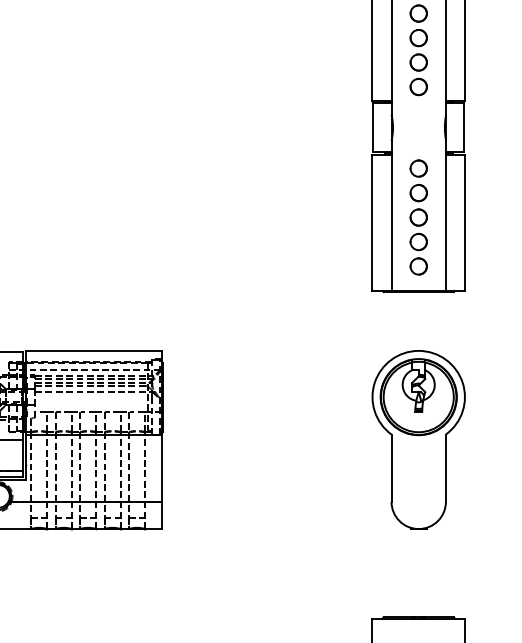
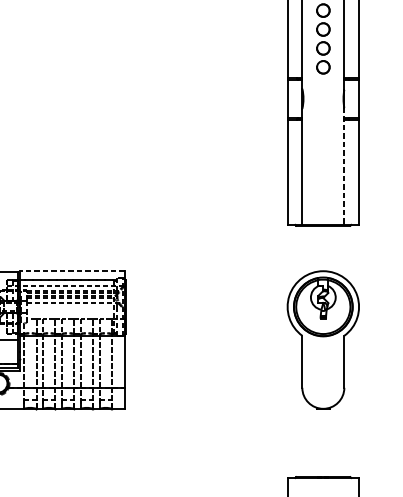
line: (445, 215) -> (344, 166), solid -> dashed
part: (418, 217) -> (323, 168), removed
line: (93, 350) -> (72, 270), solid -> dashed

